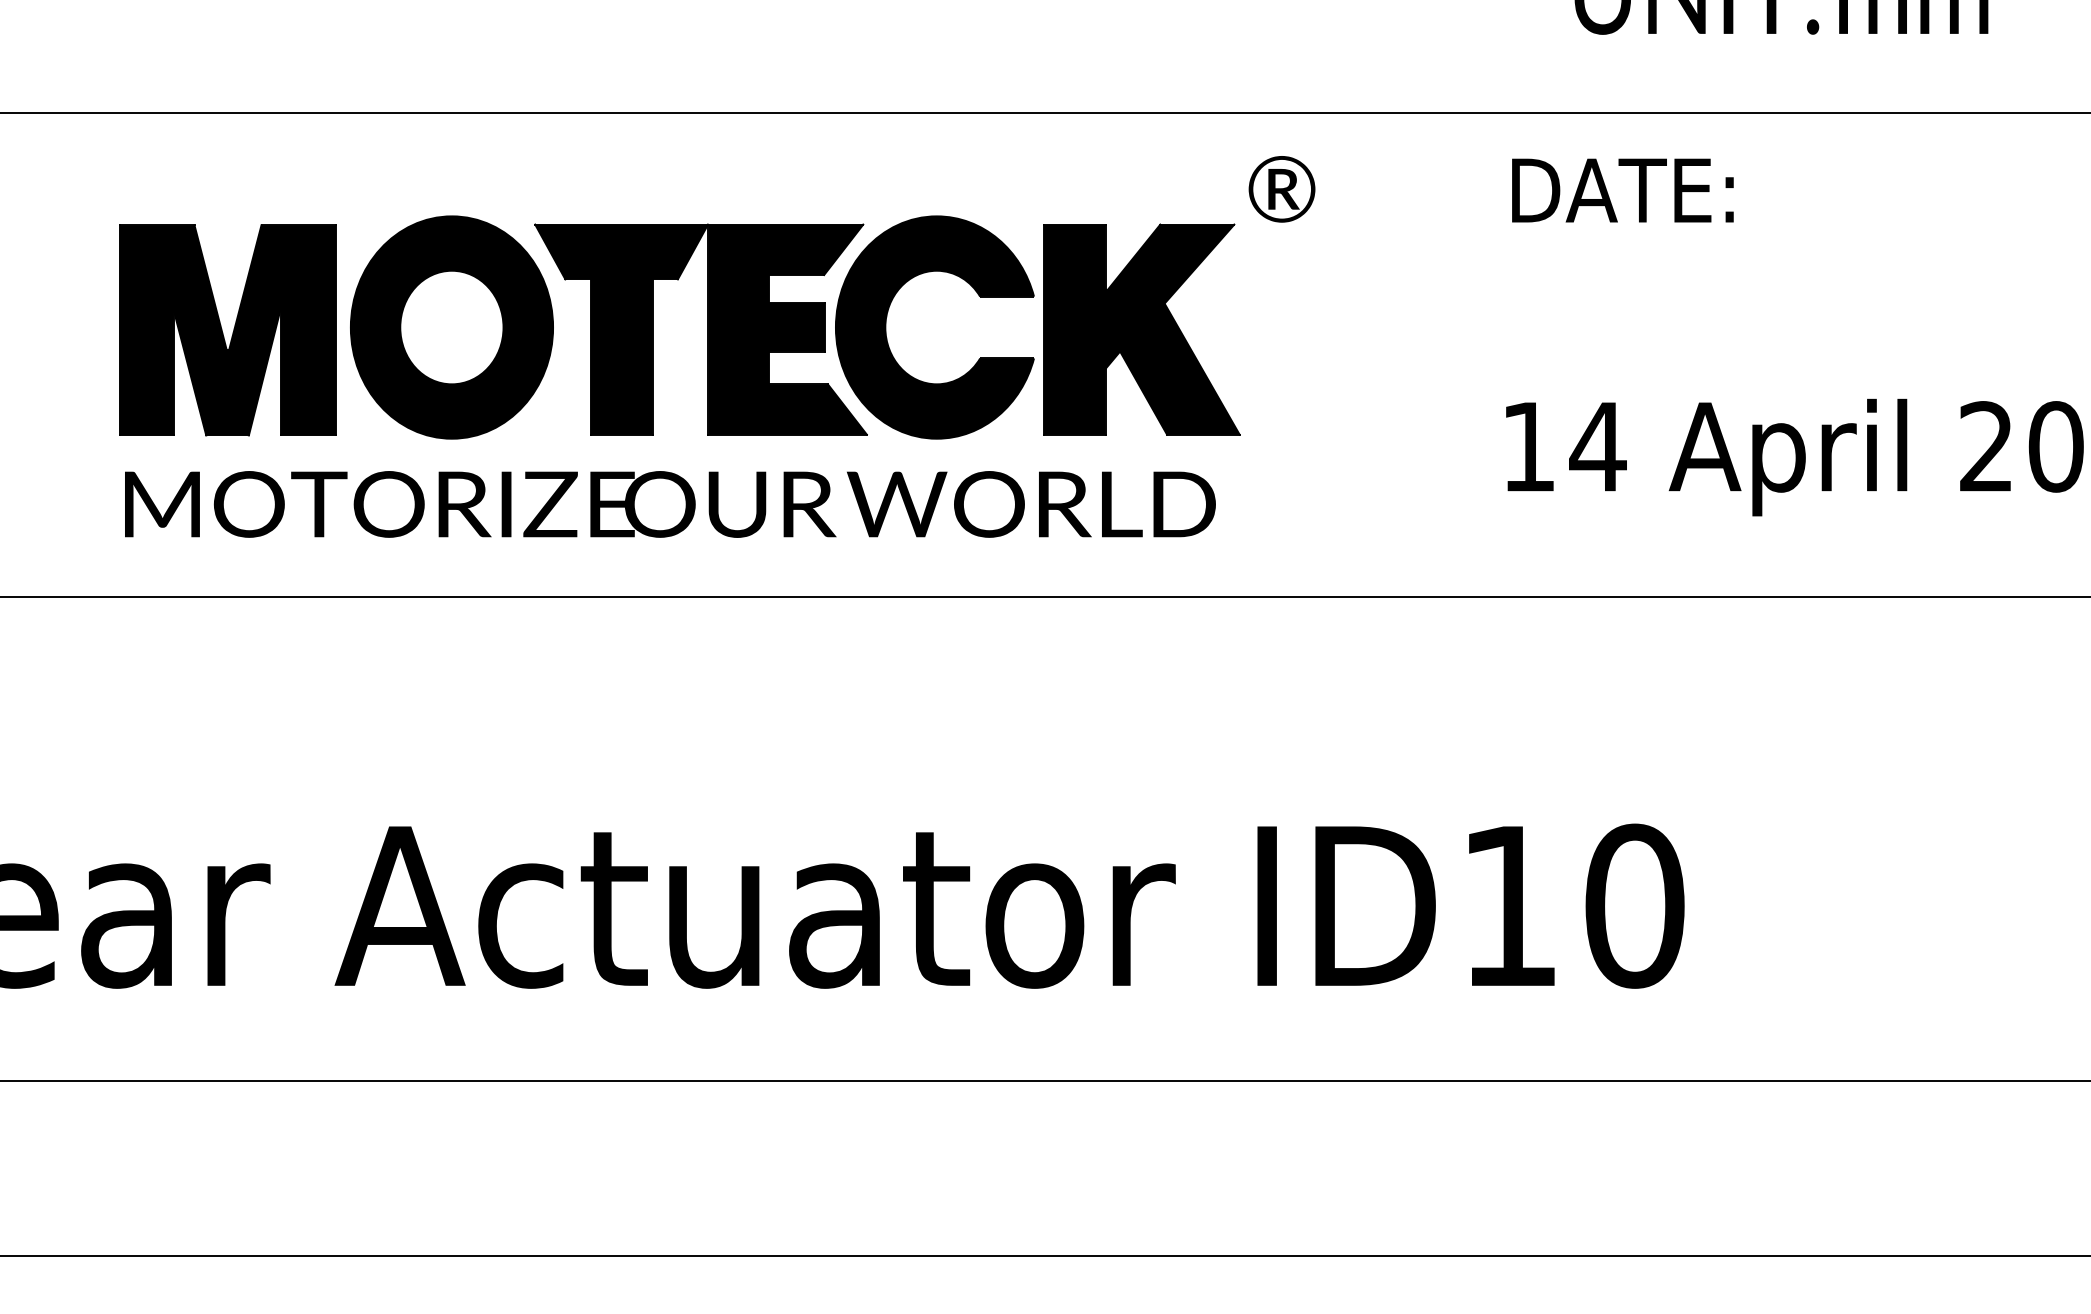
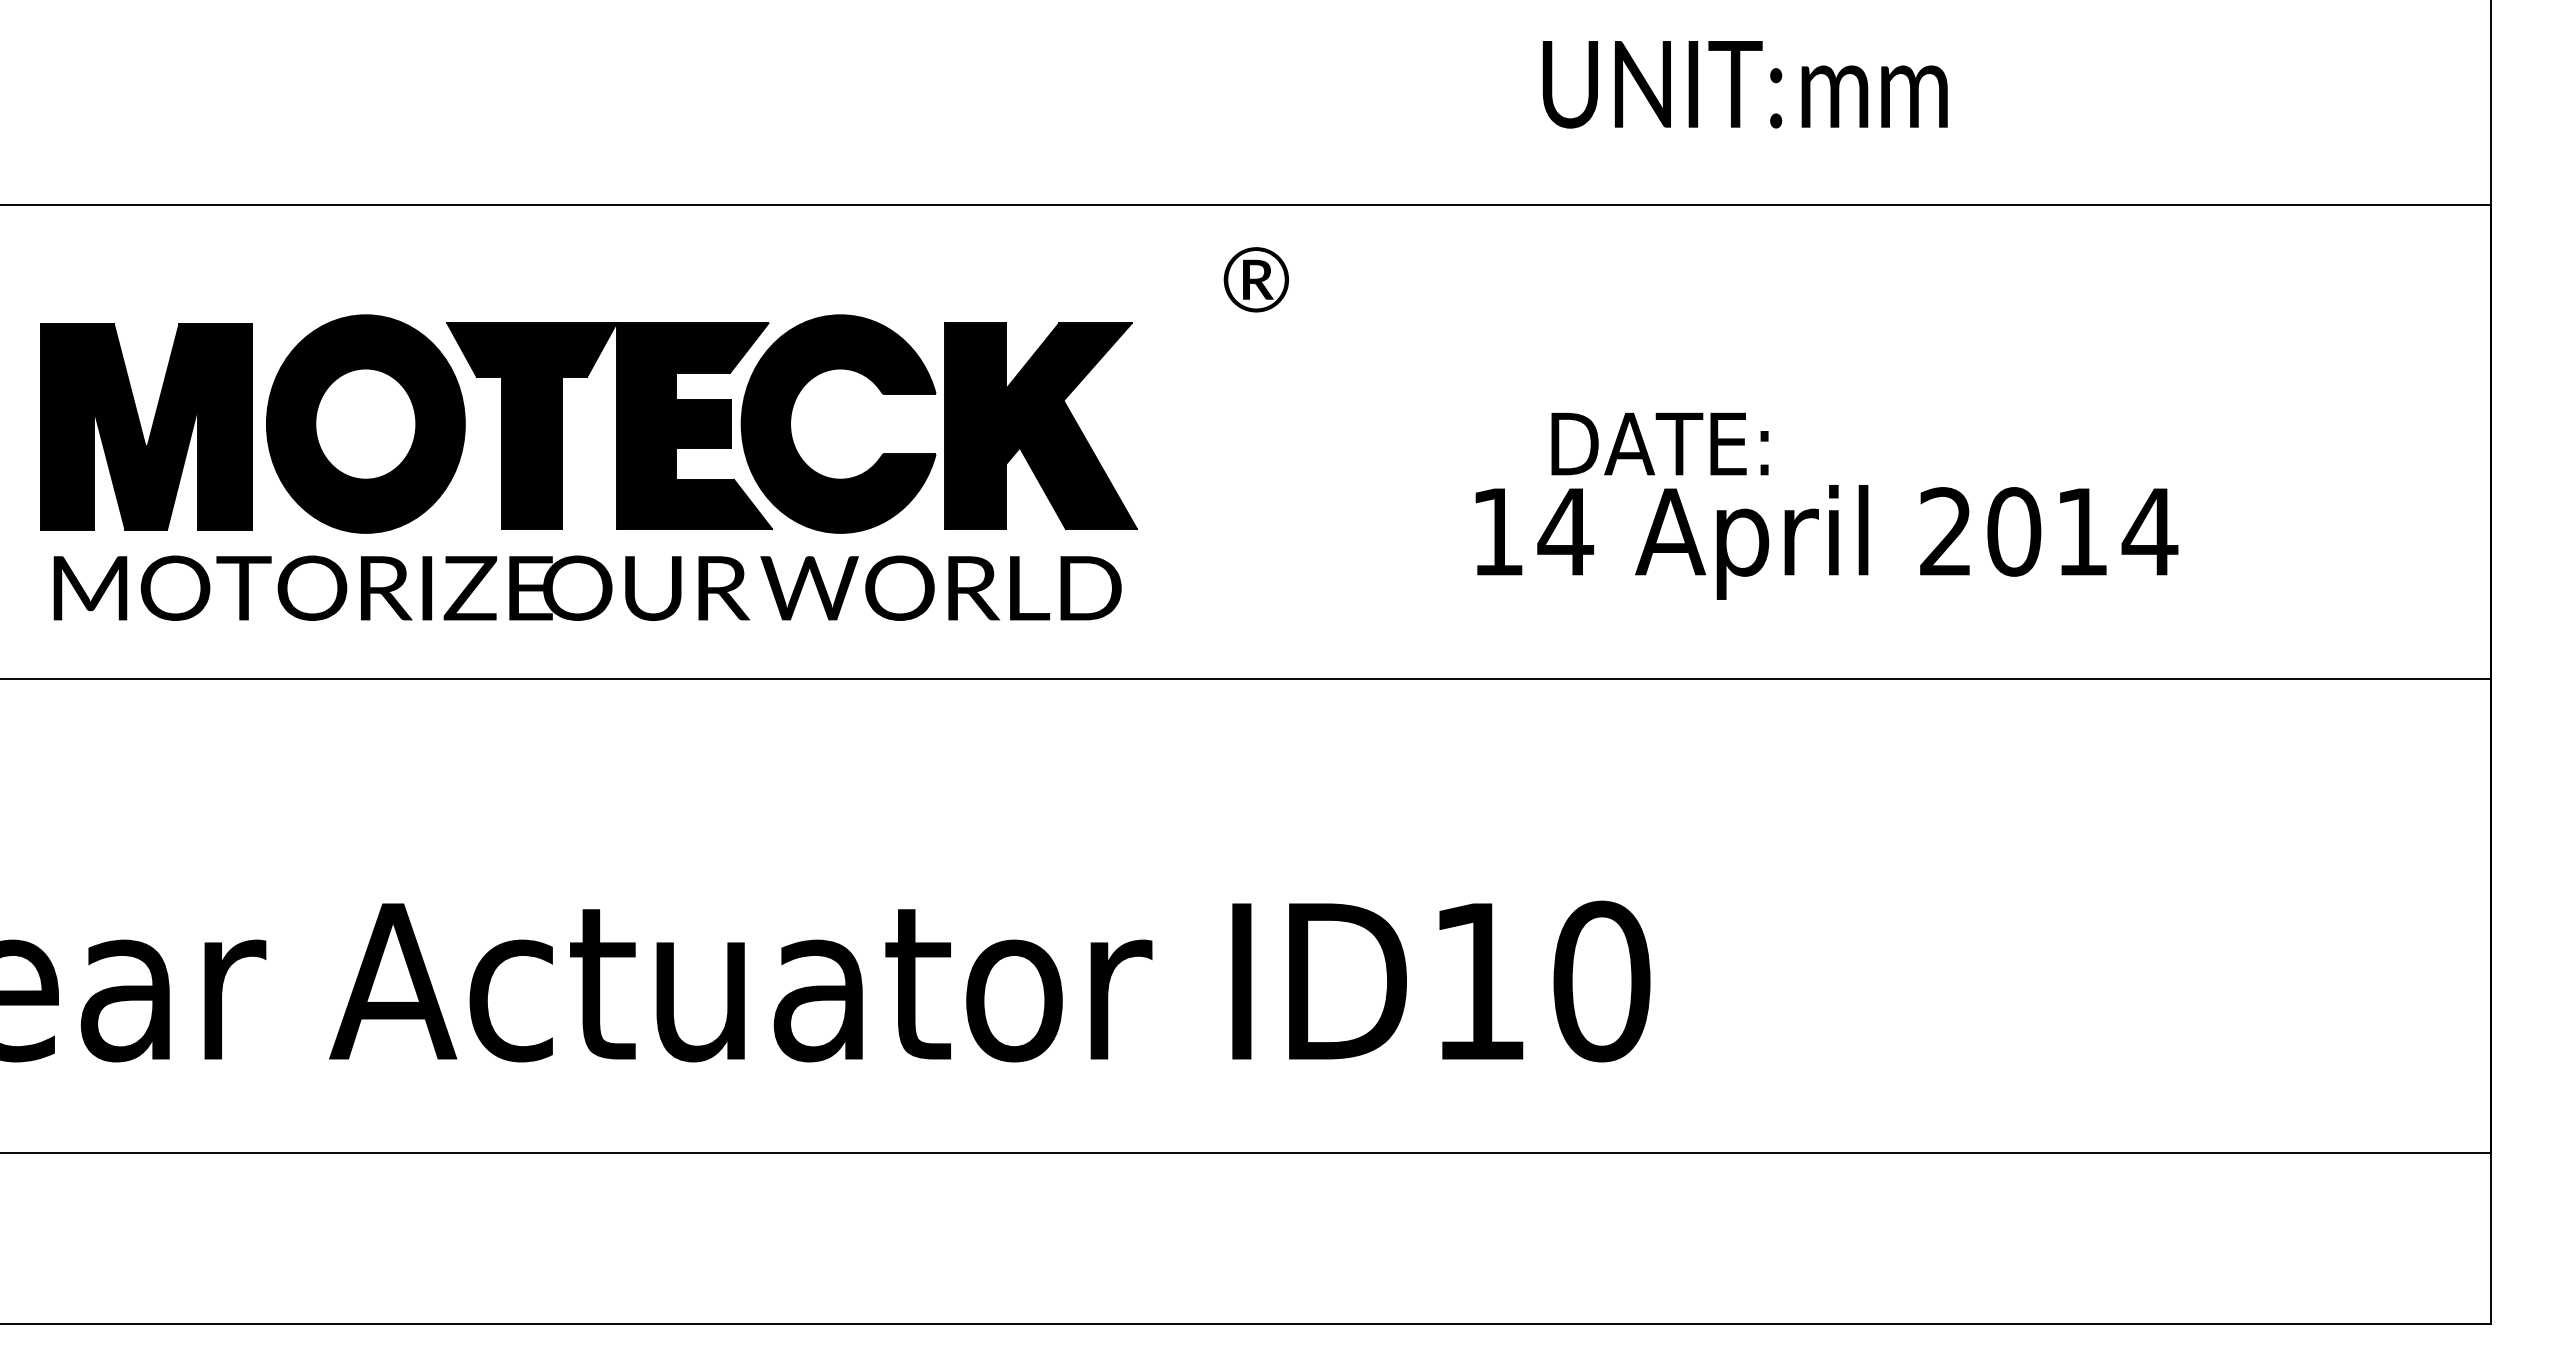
text: (1622, 190) -> (1659, 443), moved
part: (652, 326) -> (562, 423), moved
text: (670, 503) -> (587, 587), moved

